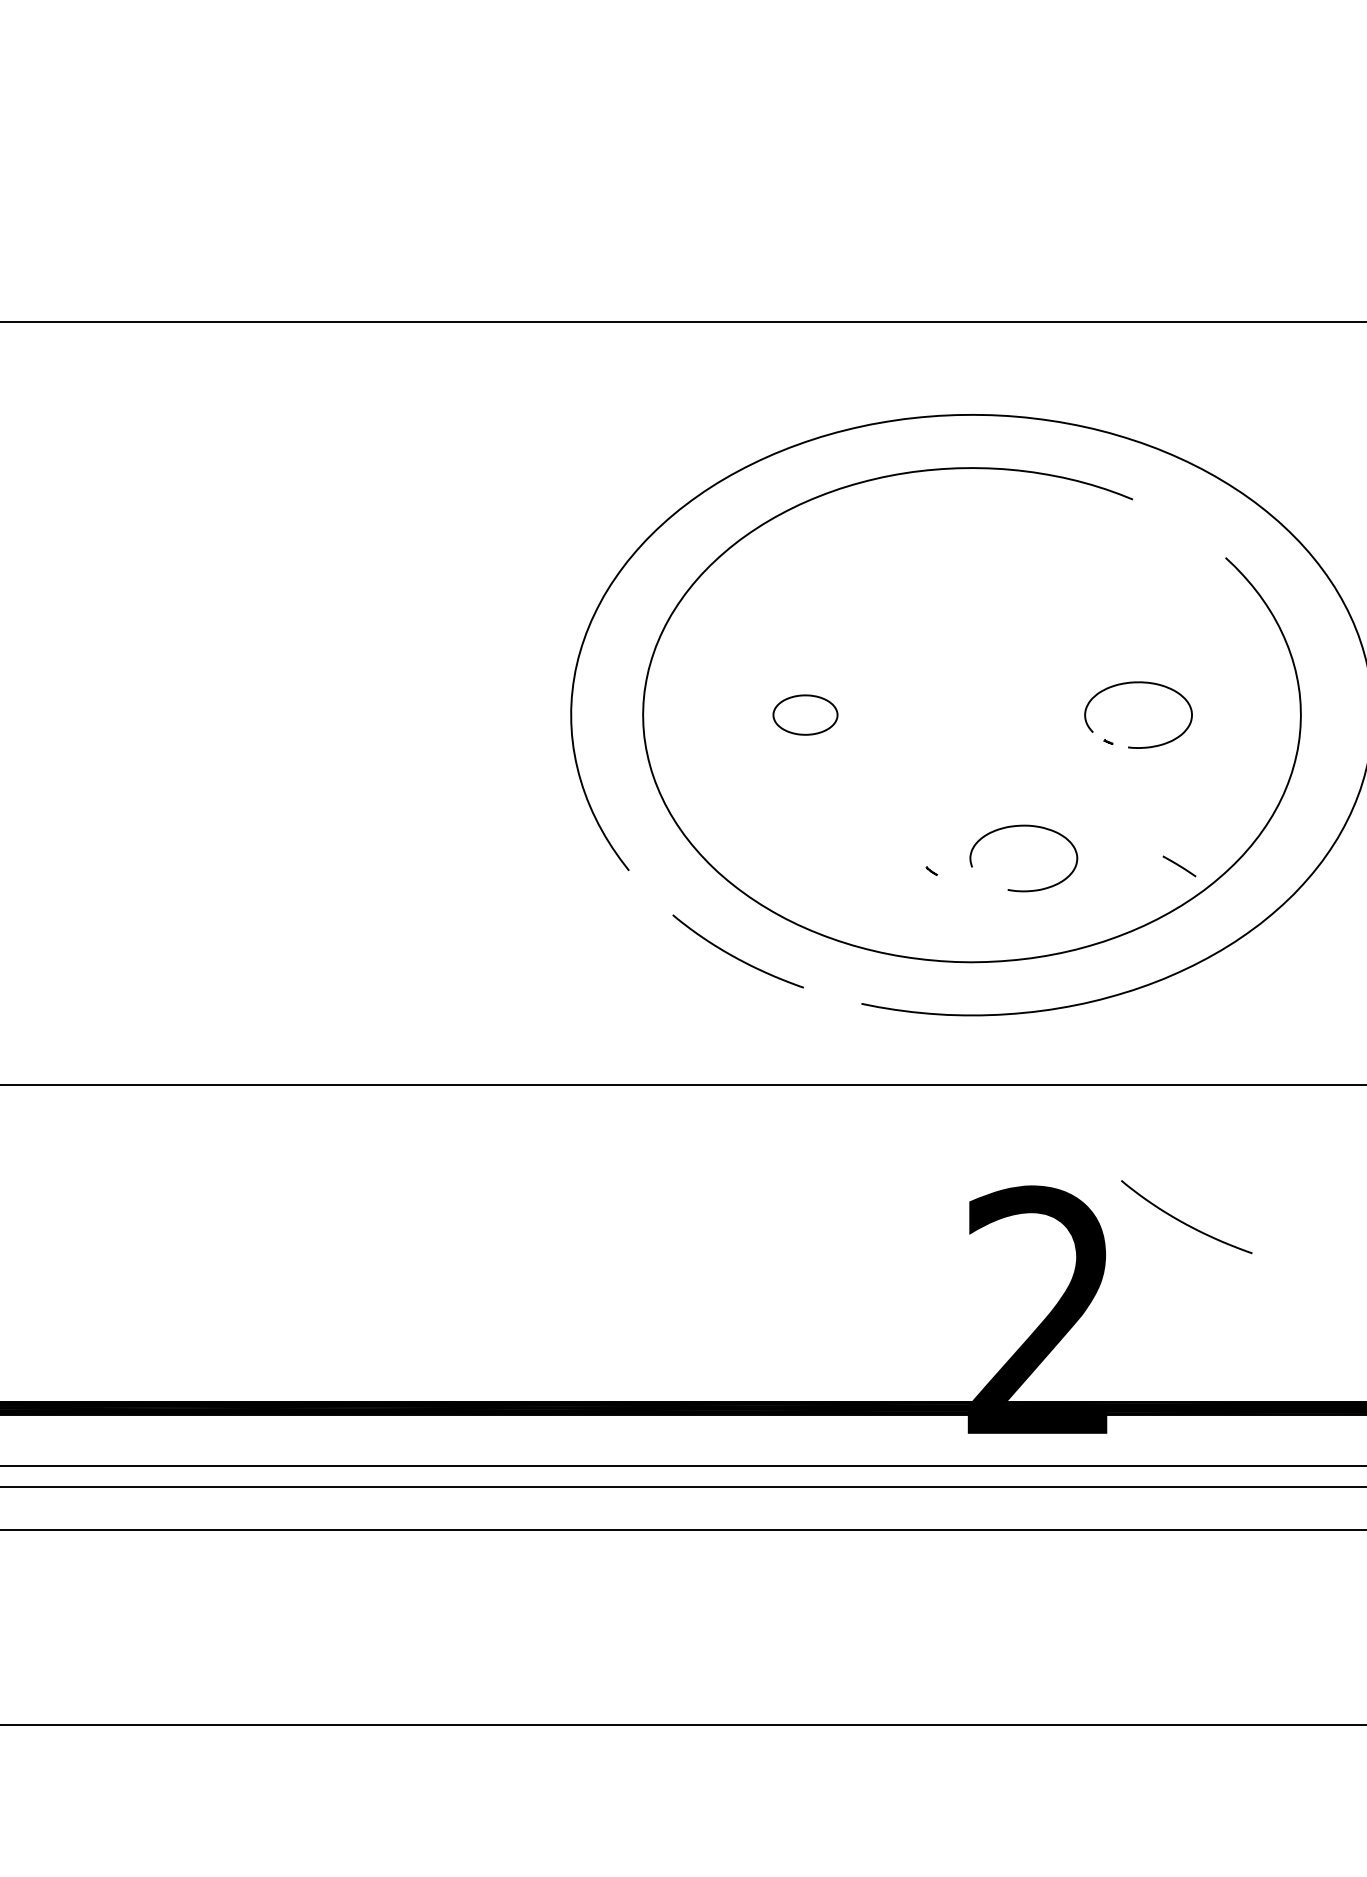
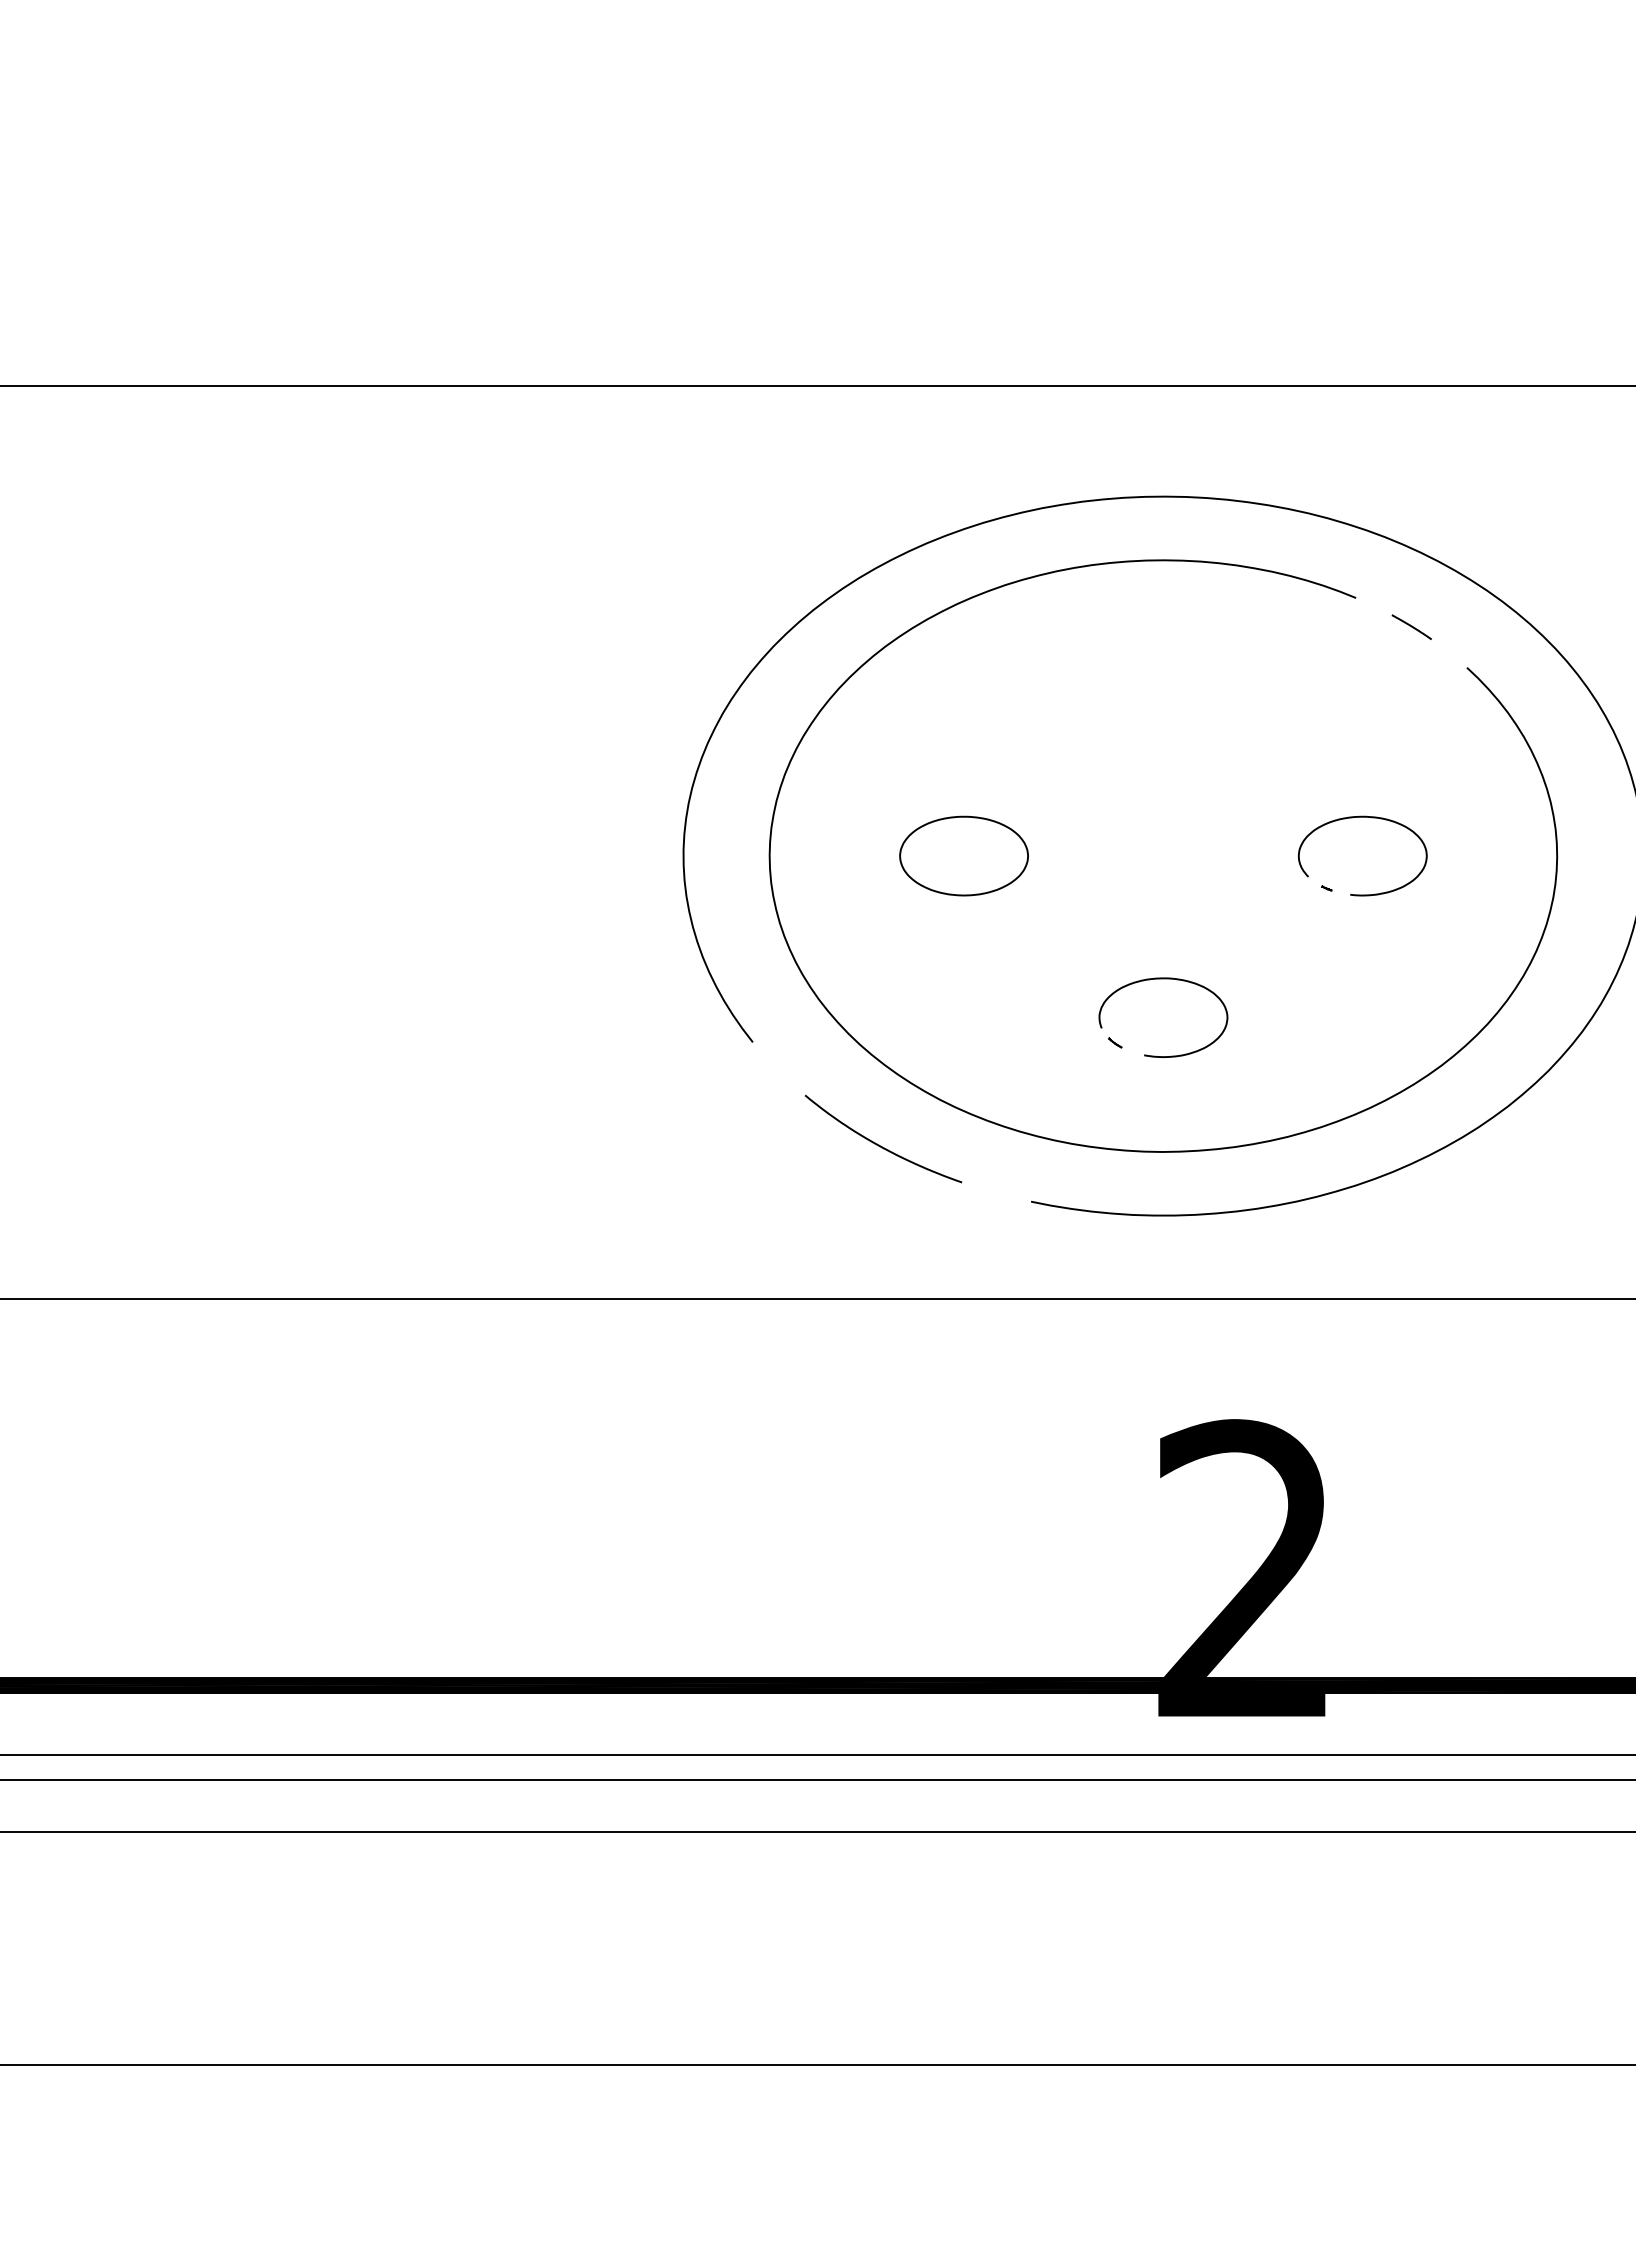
part: (805, 714) -> (963, 855), size x1.67
curve: (1023, 826) -> (1163, 979), moved
line: (1179, 865) -> (1411, 626), moved
curve: (1183, 1221) -> (1416, 1462), removed

